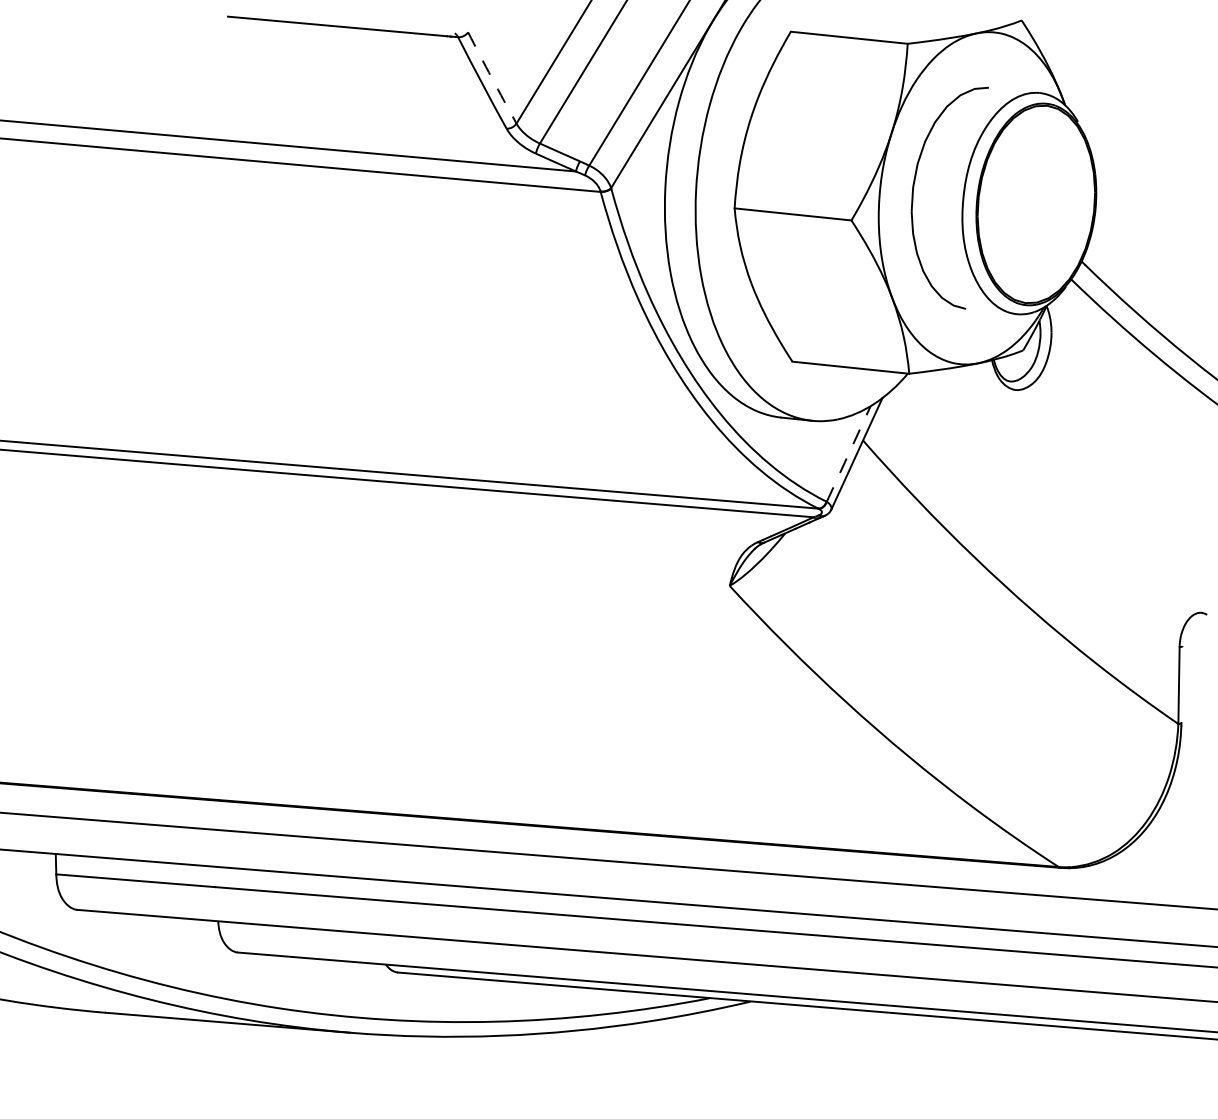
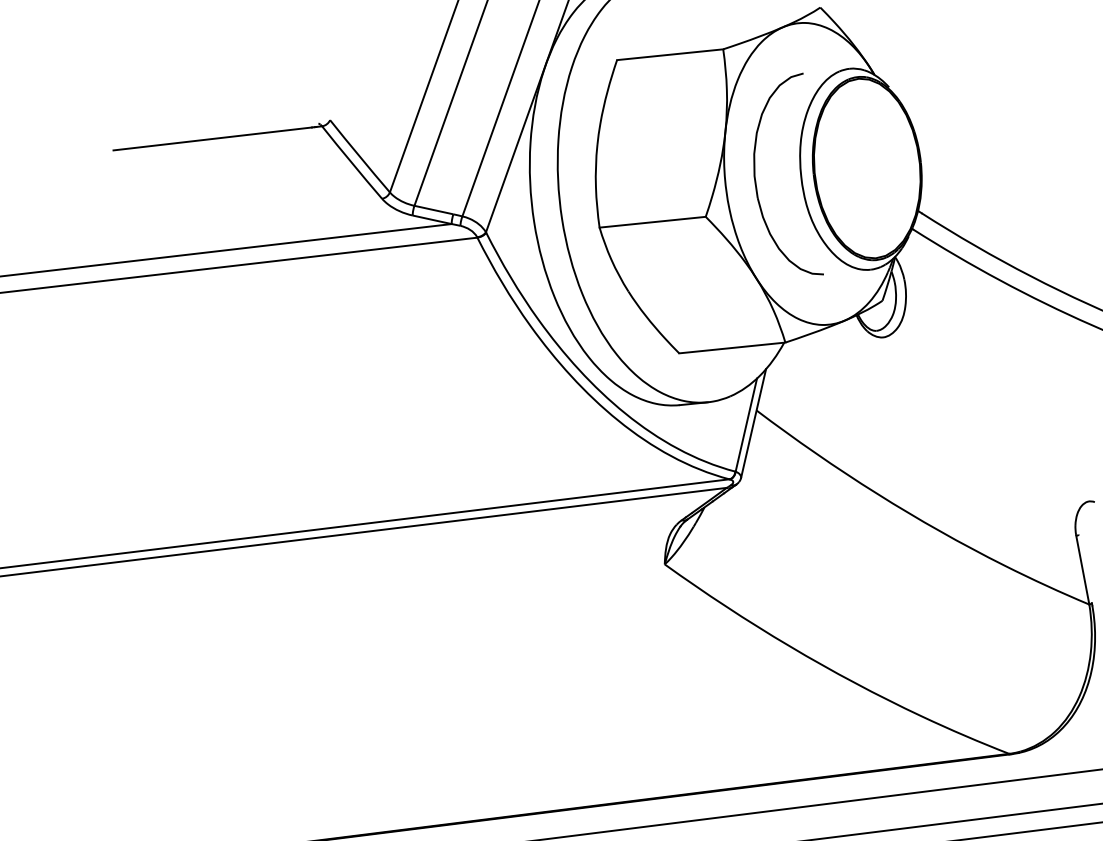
arc: (491, 78) -> (359, 156), dashed -> solid
line: (848, 454) -> (746, 425), dashed -> solid

